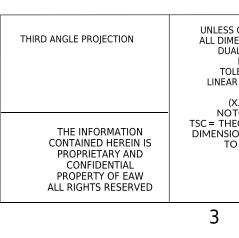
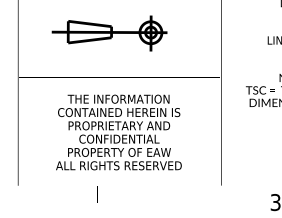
part: (76, 75) -> (110, 32), added
text: (99, 159) -> (118, 132), moved

